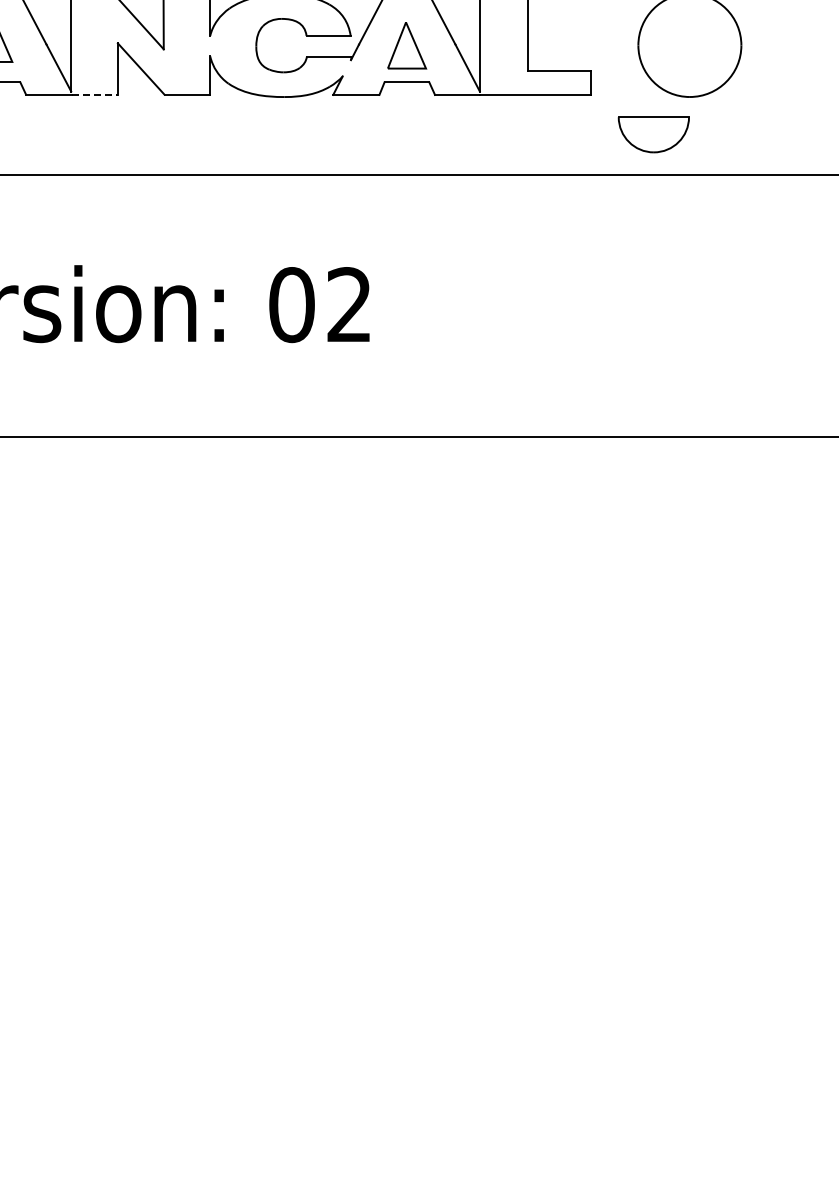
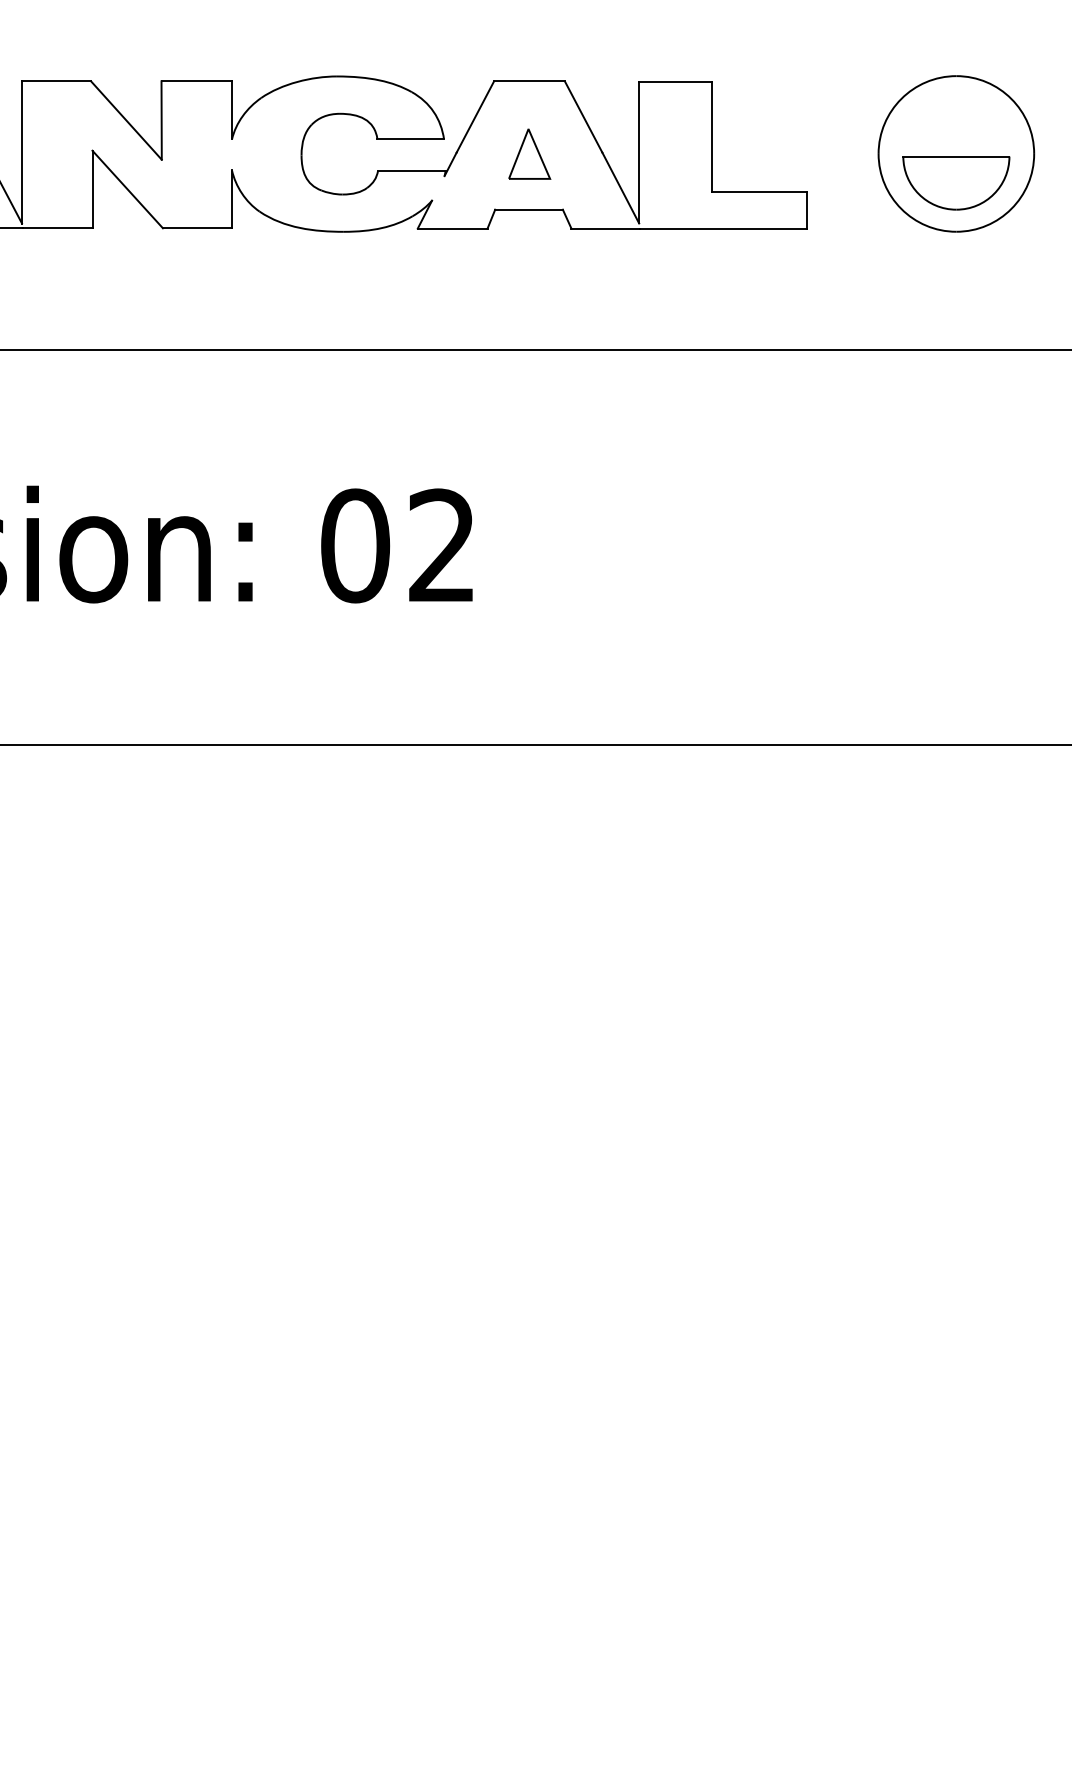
part: (407, 45) -> (529, 153), size x0.71
line: (95, 94) -> (58, 227), dashed -> solid
part: (653, 134) -> (955, 182), moved

